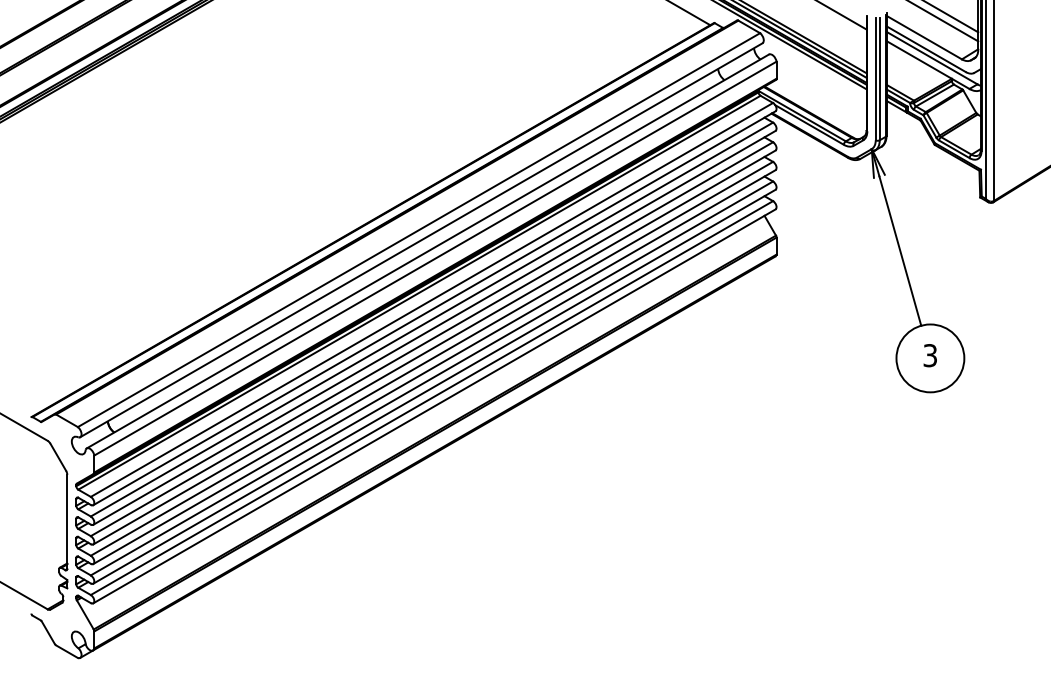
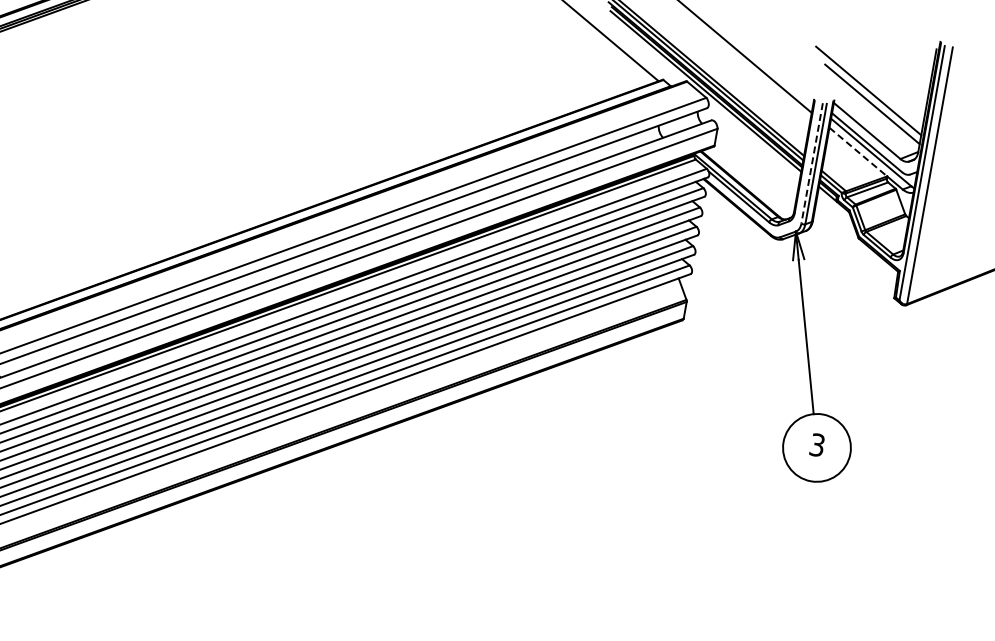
line: (919, 59) -> (858, 151), solid -> dashed
line: (875, 79) -> (811, 163), solid -> dashed

